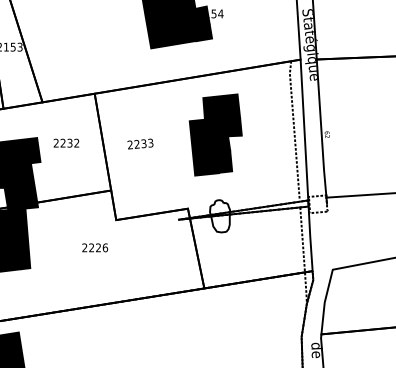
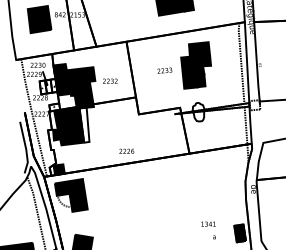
text: (66, 142) -> (110, 80), moved
text: (139, 143) -> (164, 70), moved
fill: (21, 237) -> (84, 124), removed
text: (94, 246) -> (126, 150), moved

